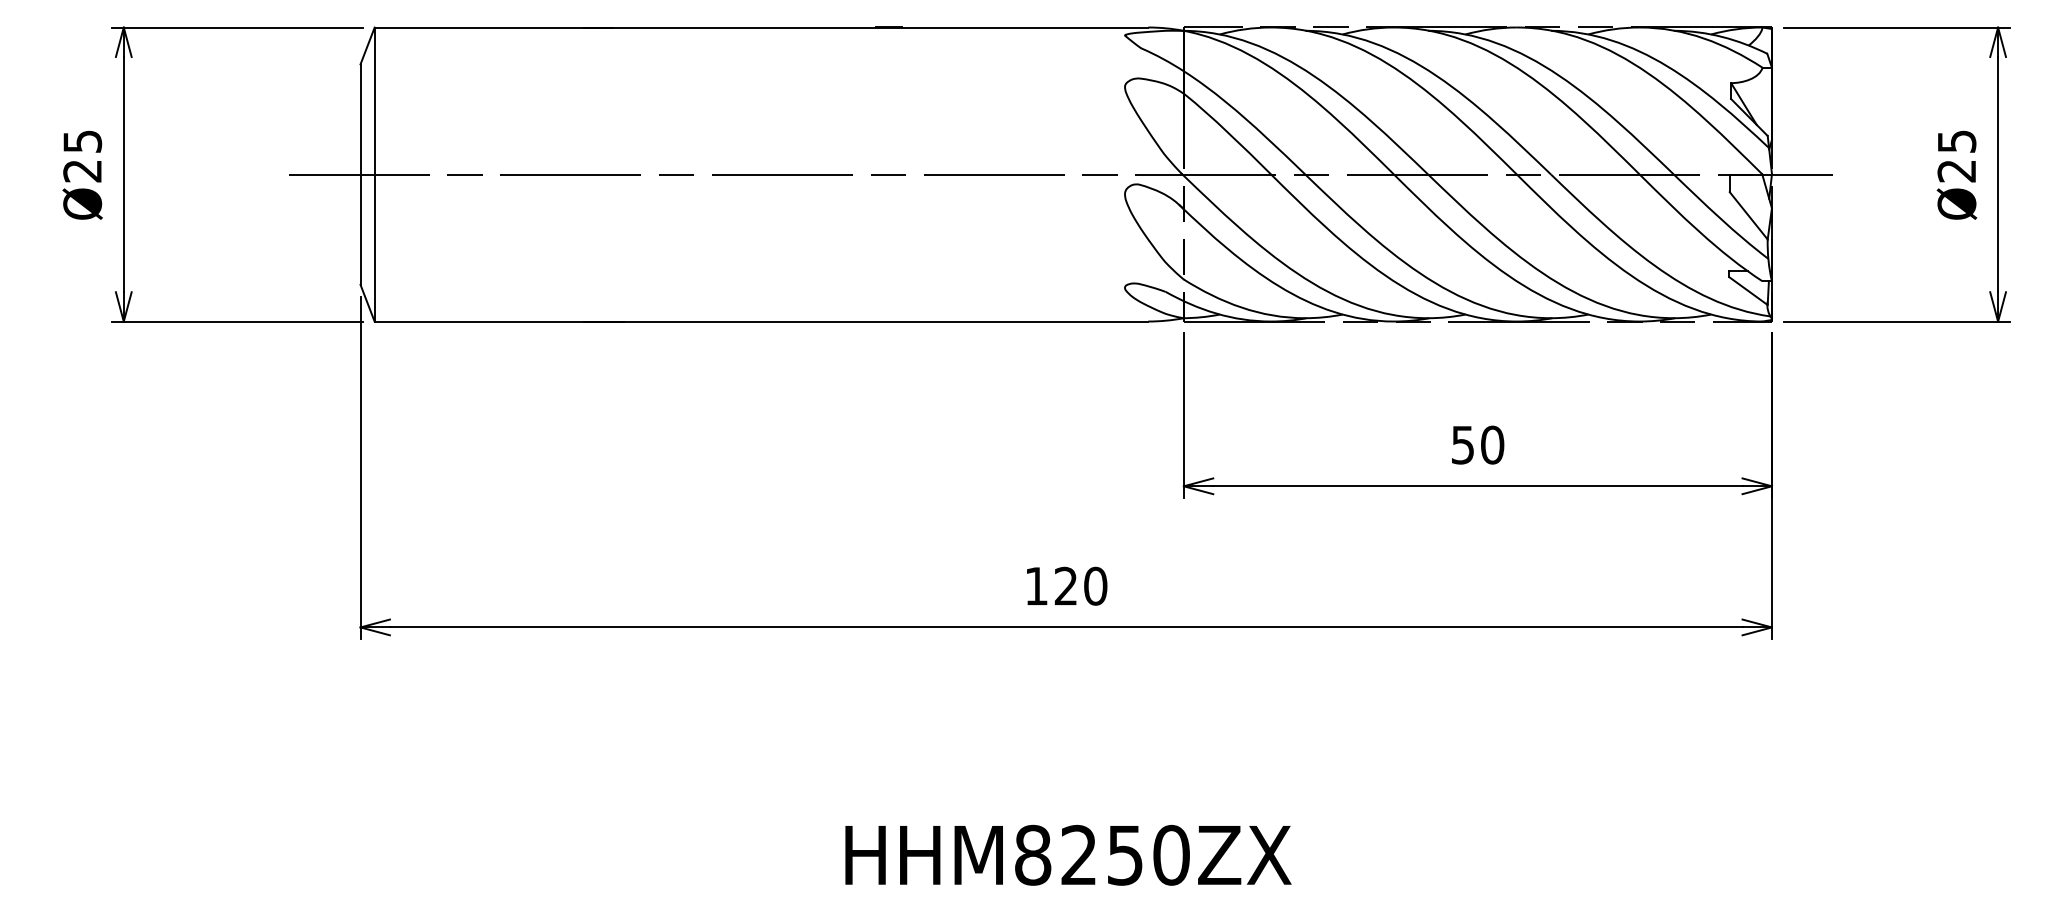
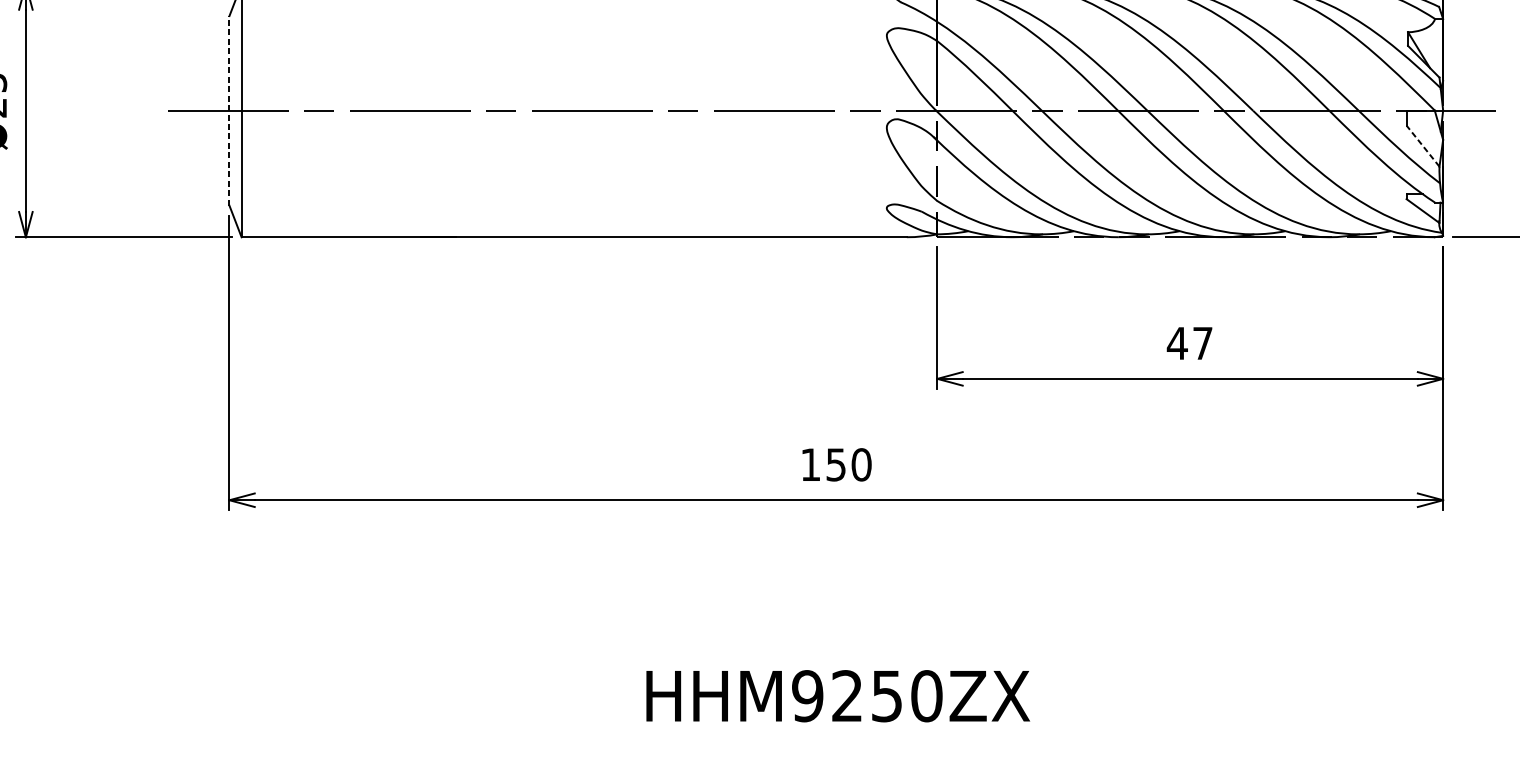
line: (360, 174) -> (229, 110), solid -> dashed
line: (1748, 215) -> (1422, 146), solid -> dashed
text: (1477, 444) -> (1189, 342), 50 -> 47
text: (1065, 585) -> (835, 464), 120 -> 150
text: (1032, 855) -> (807, 696), HHM8250ZX -> HHM9250ZX

